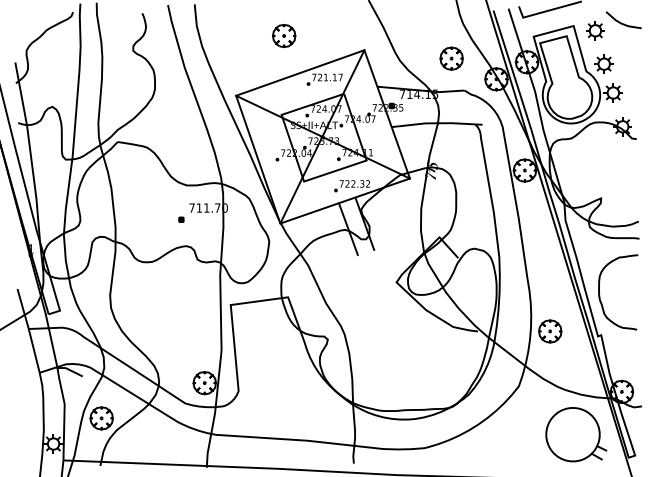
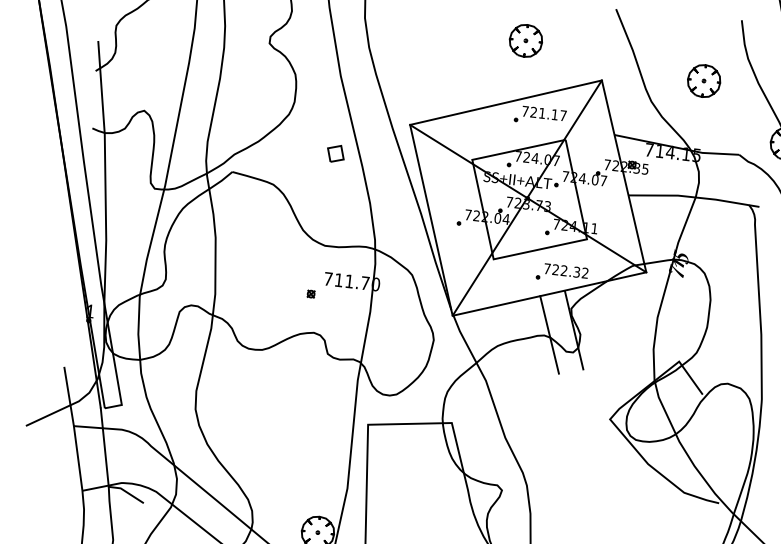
part: (284, 35) -> (526, 40), moved
part: (451, 58) -> (703, 80), moved
part: (187, 121) -> (335, 153), added

